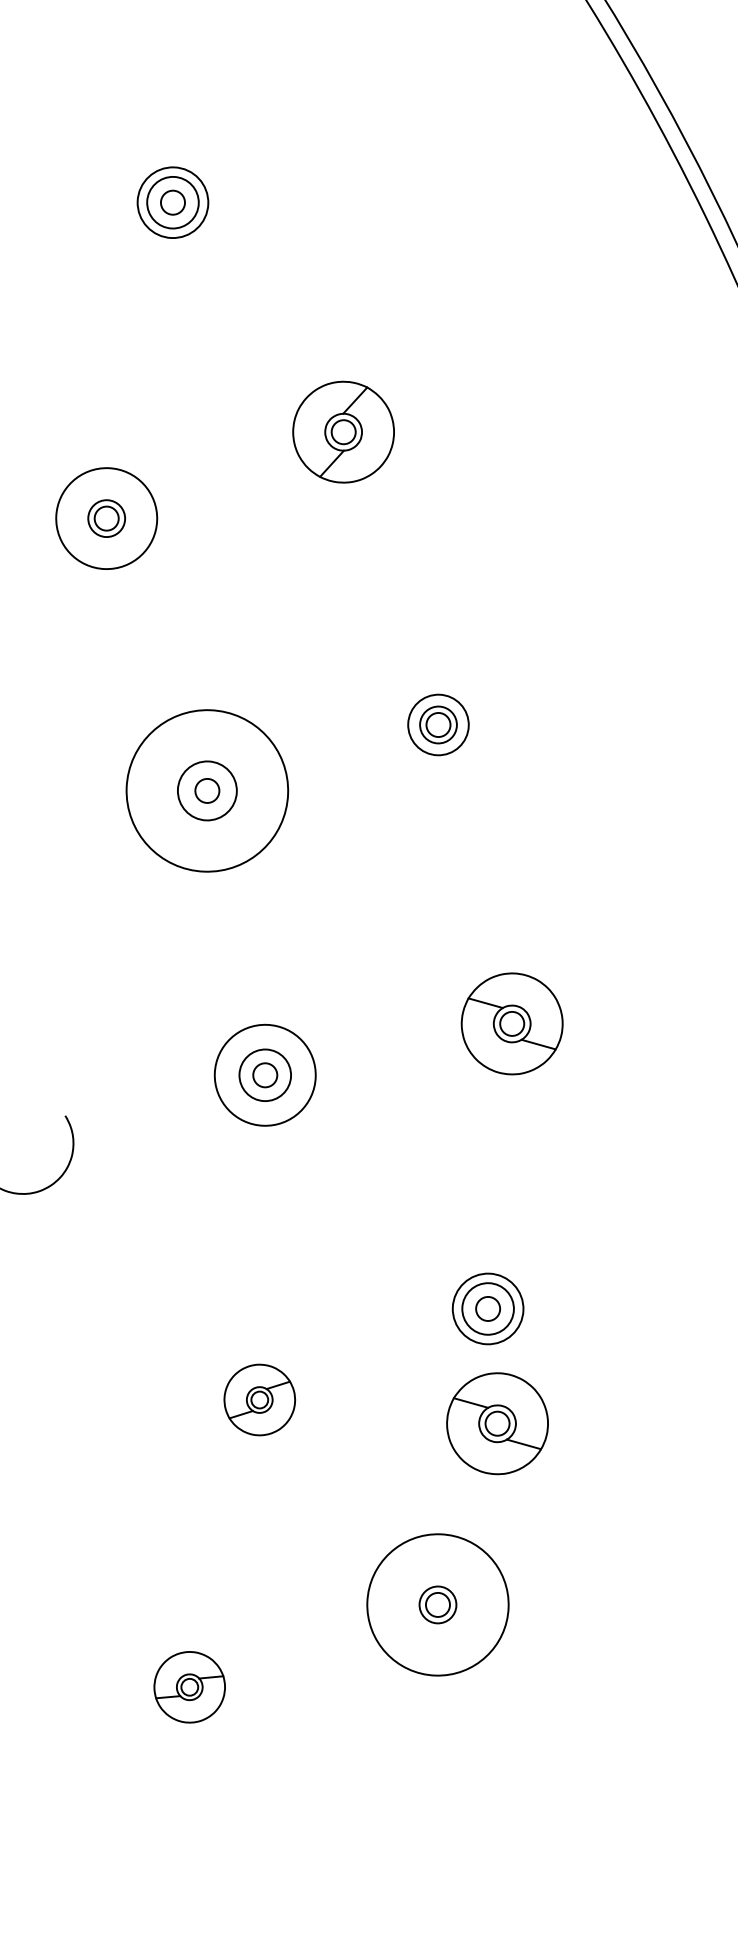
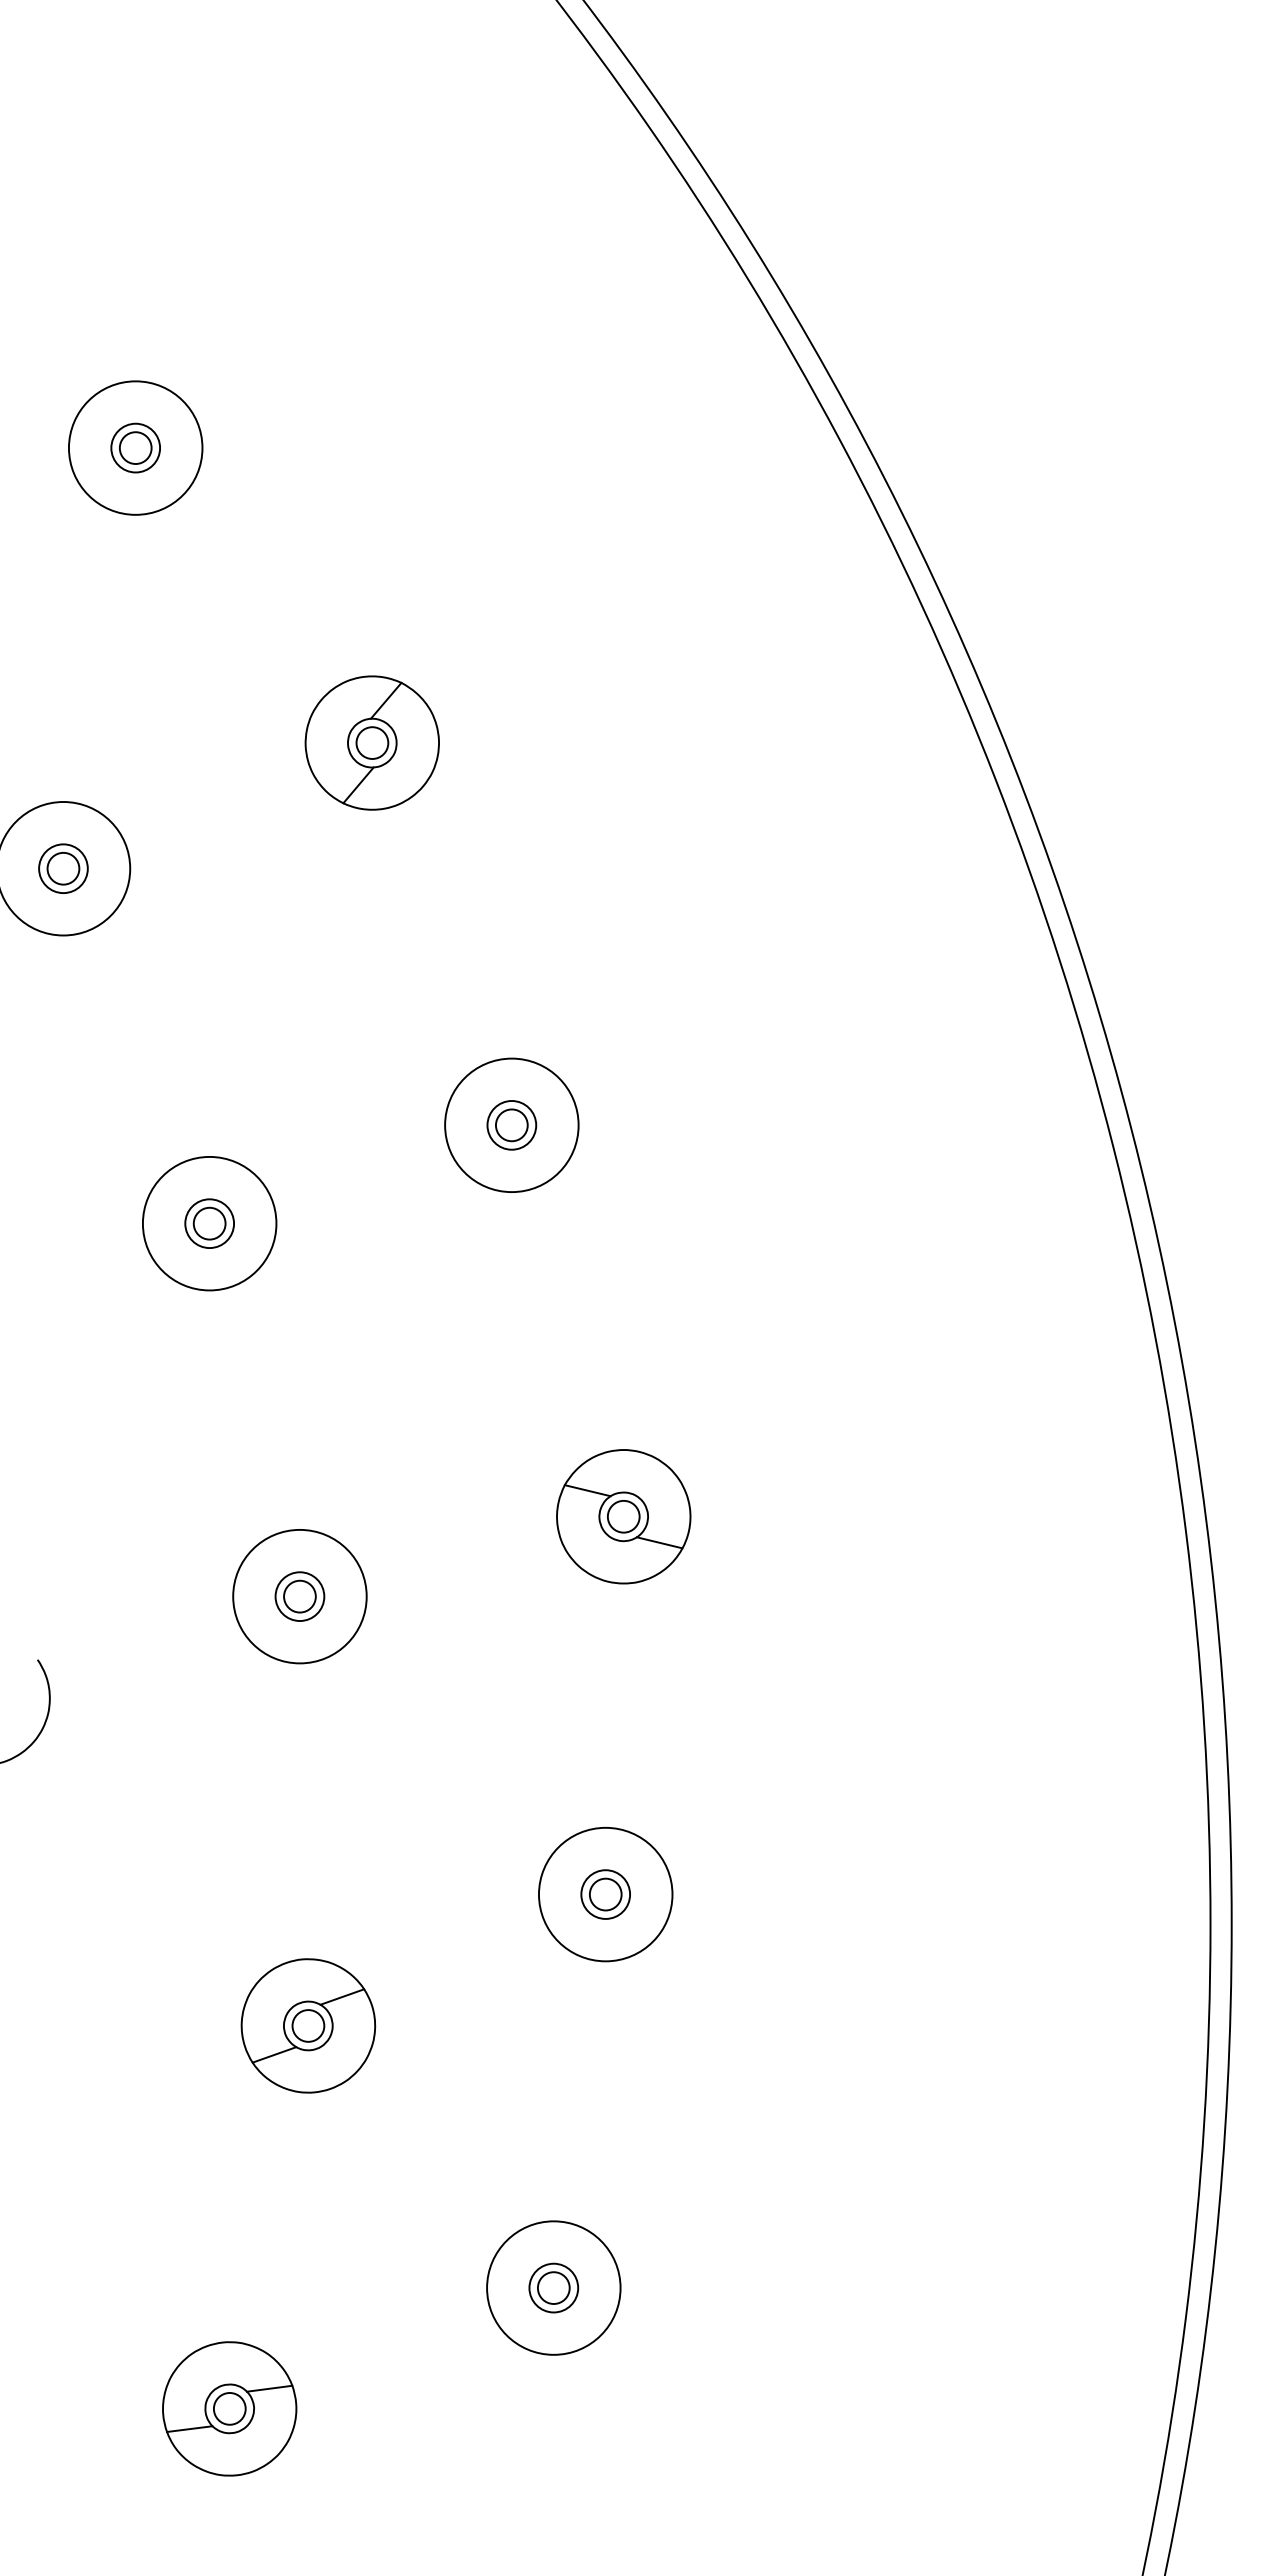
circle: (172, 202) -> (135, 447), size x0.71
circle: (172, 202) -> (135, 447), size x1.43
circle: (438, 725) -> (511, 1125), size x1.67
circle: (207, 790) -> (209, 1223), size x0.62
circle: (207, 790) -> (209, 1223), size x0.62
circle: (264, 1075) -> (299, 1596), size x0.71
circle: (487, 1308) -> (605, 1894), size x0.71
circle: (487, 1308) -> (605, 1894), size x1.43
part: (259, 1399) -> (308, 2025), size x1.43
part: (497, 1423) -> (623, 2045), removed
circle: (437, 1604) -> (553, 2287), size x0.71
part: (189, 1686) -> (229, 2408), size x1.43

